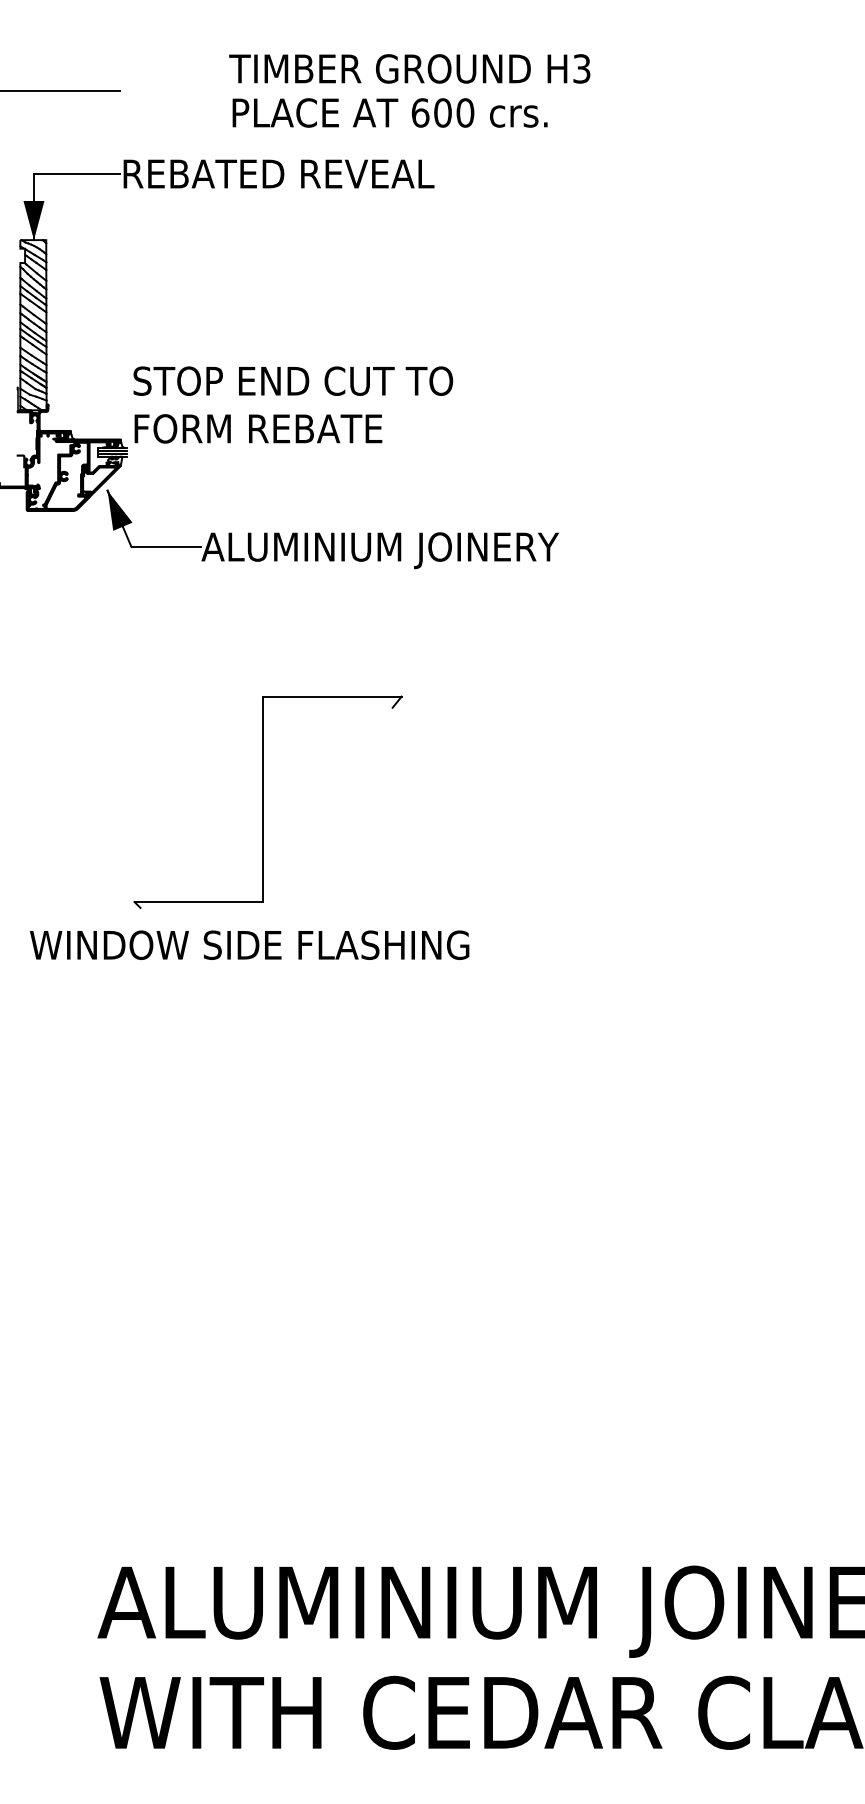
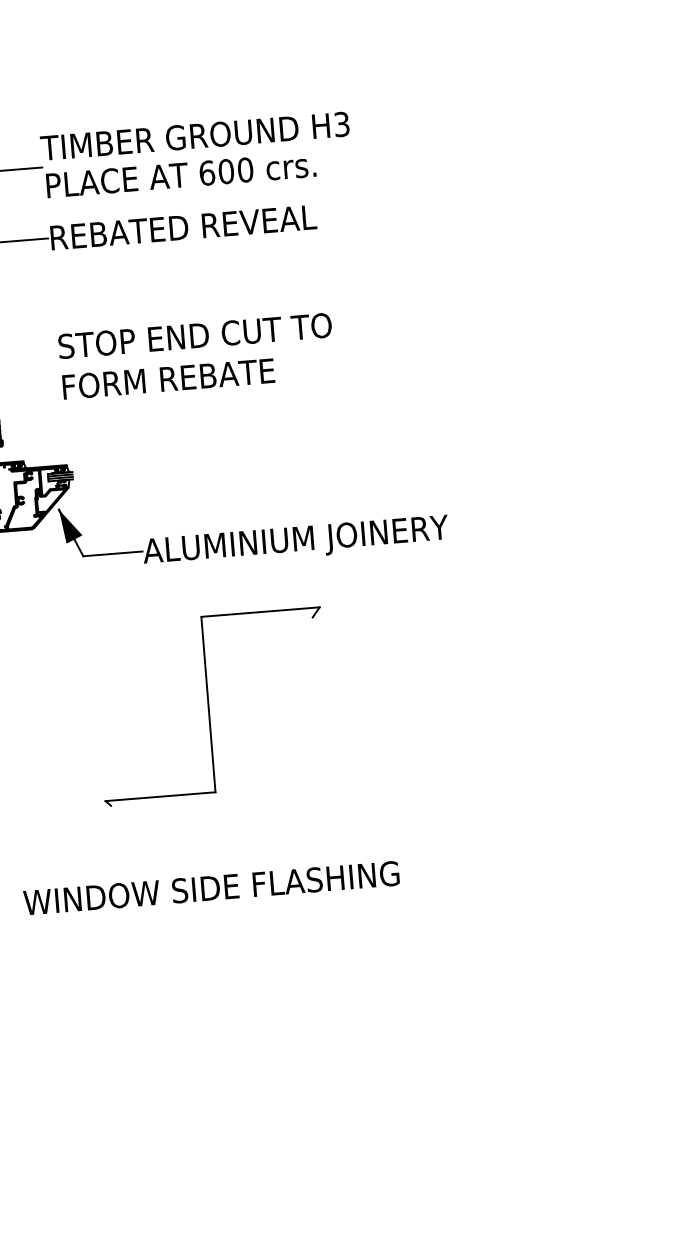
text: (409, 90) -> (196, 154), moved
text: (293, 404) -> (196, 355), moved
part: (267, 802) -> (212, 707), moved

